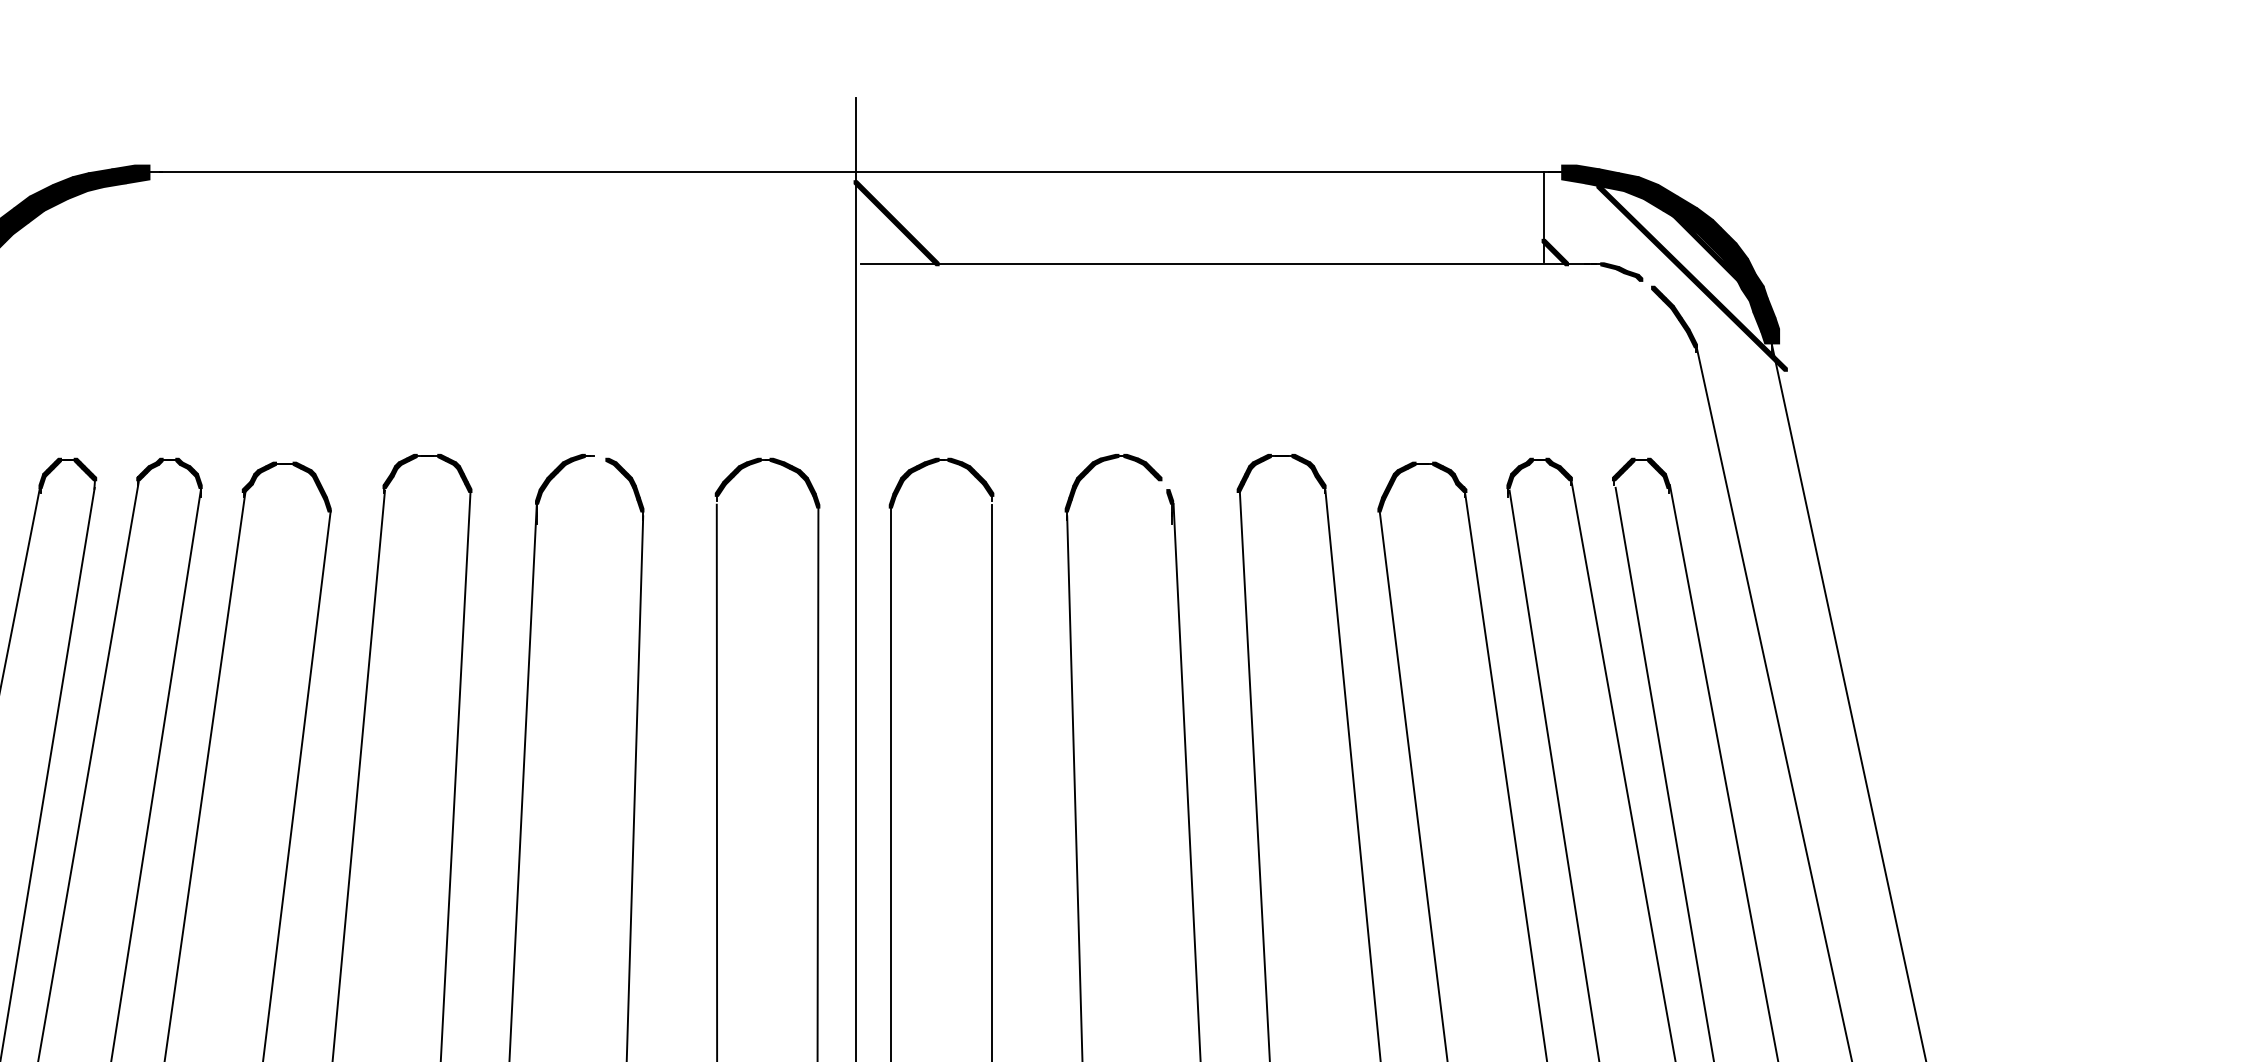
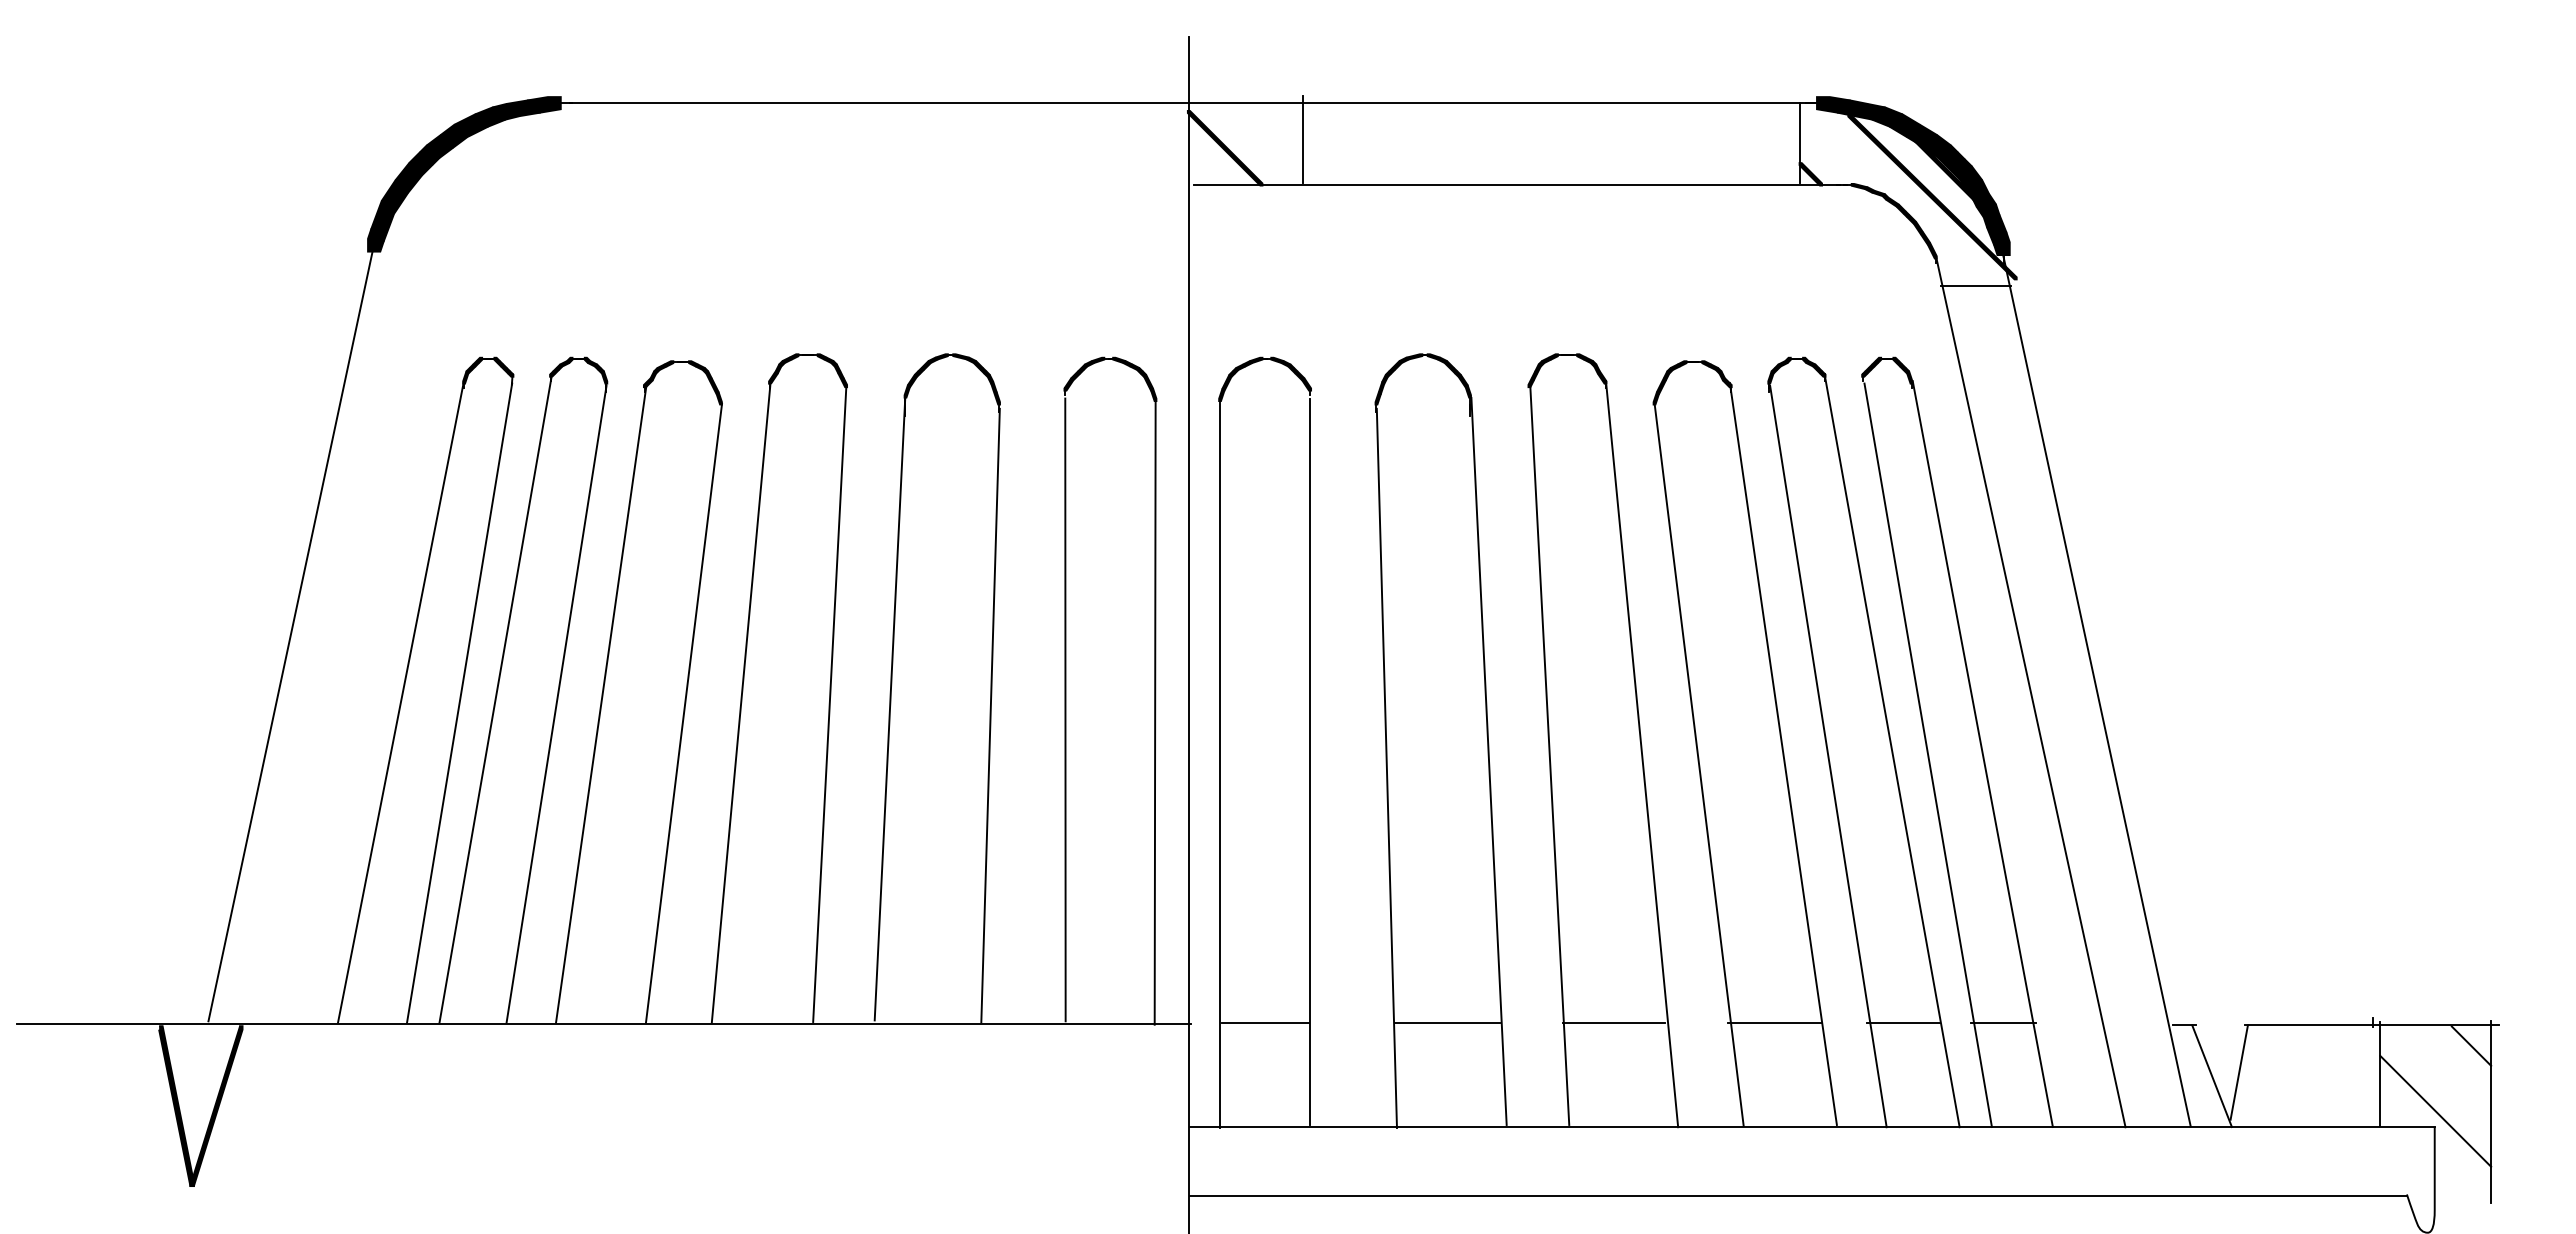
line: (984, 213) -> (1303, 139), added
fill: (1647, 283) -> (1892, 201), added
line: (1740, 377) -> (1975, 285), added
fill: (598, 457) -> (960, 356), added
fill: (1164, 485) -> (1463, 381), added

